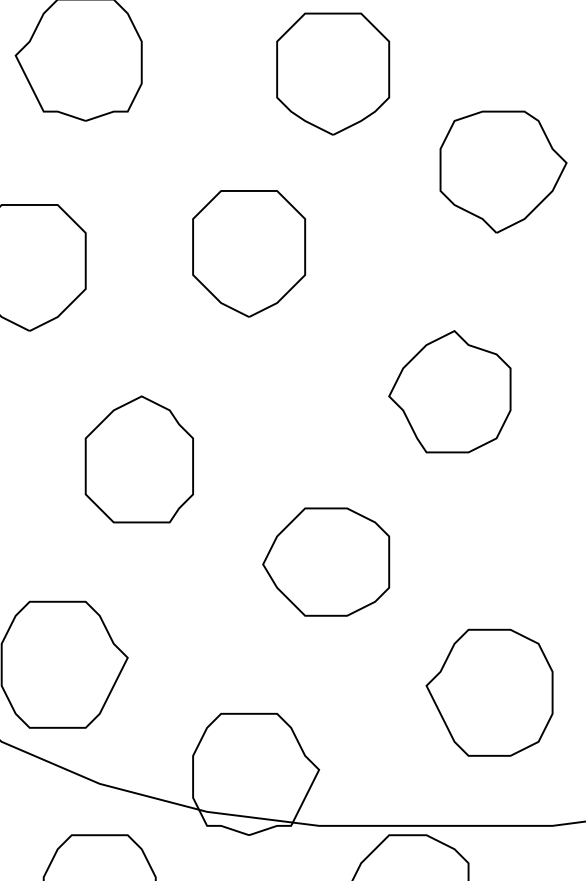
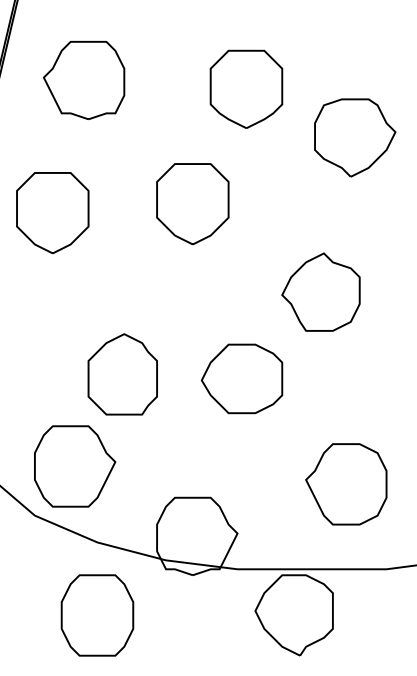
part: (503, 171) -> (355, 137), moved
part: (138, 459) -> (122, 374), moved
part: (325, 561) -> (241, 378), moved

